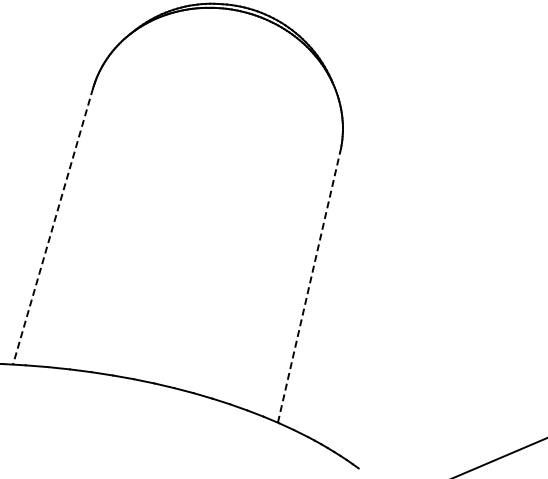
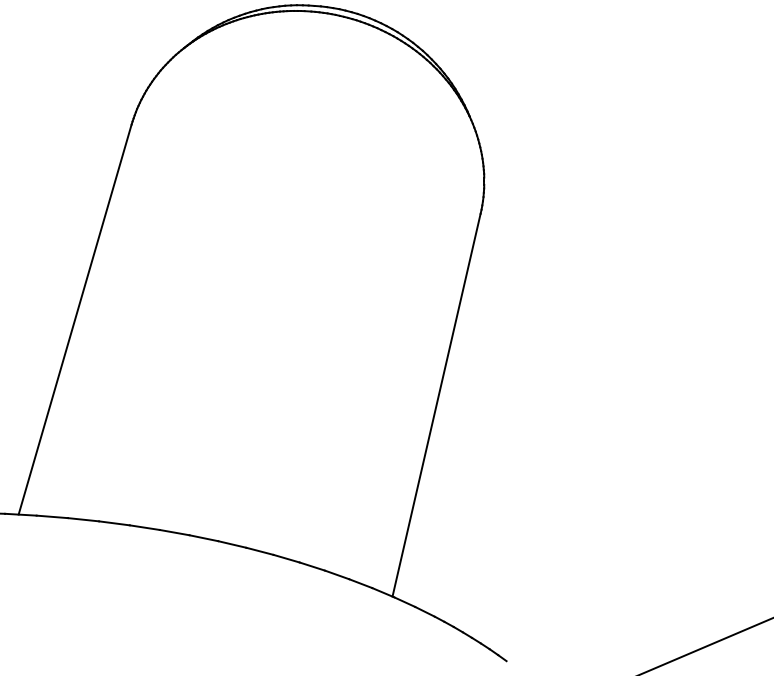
line: (53, 226) -> (75, 319), dashed -> solid
line: (309, 286) -> (437, 404), dashed -> solid

